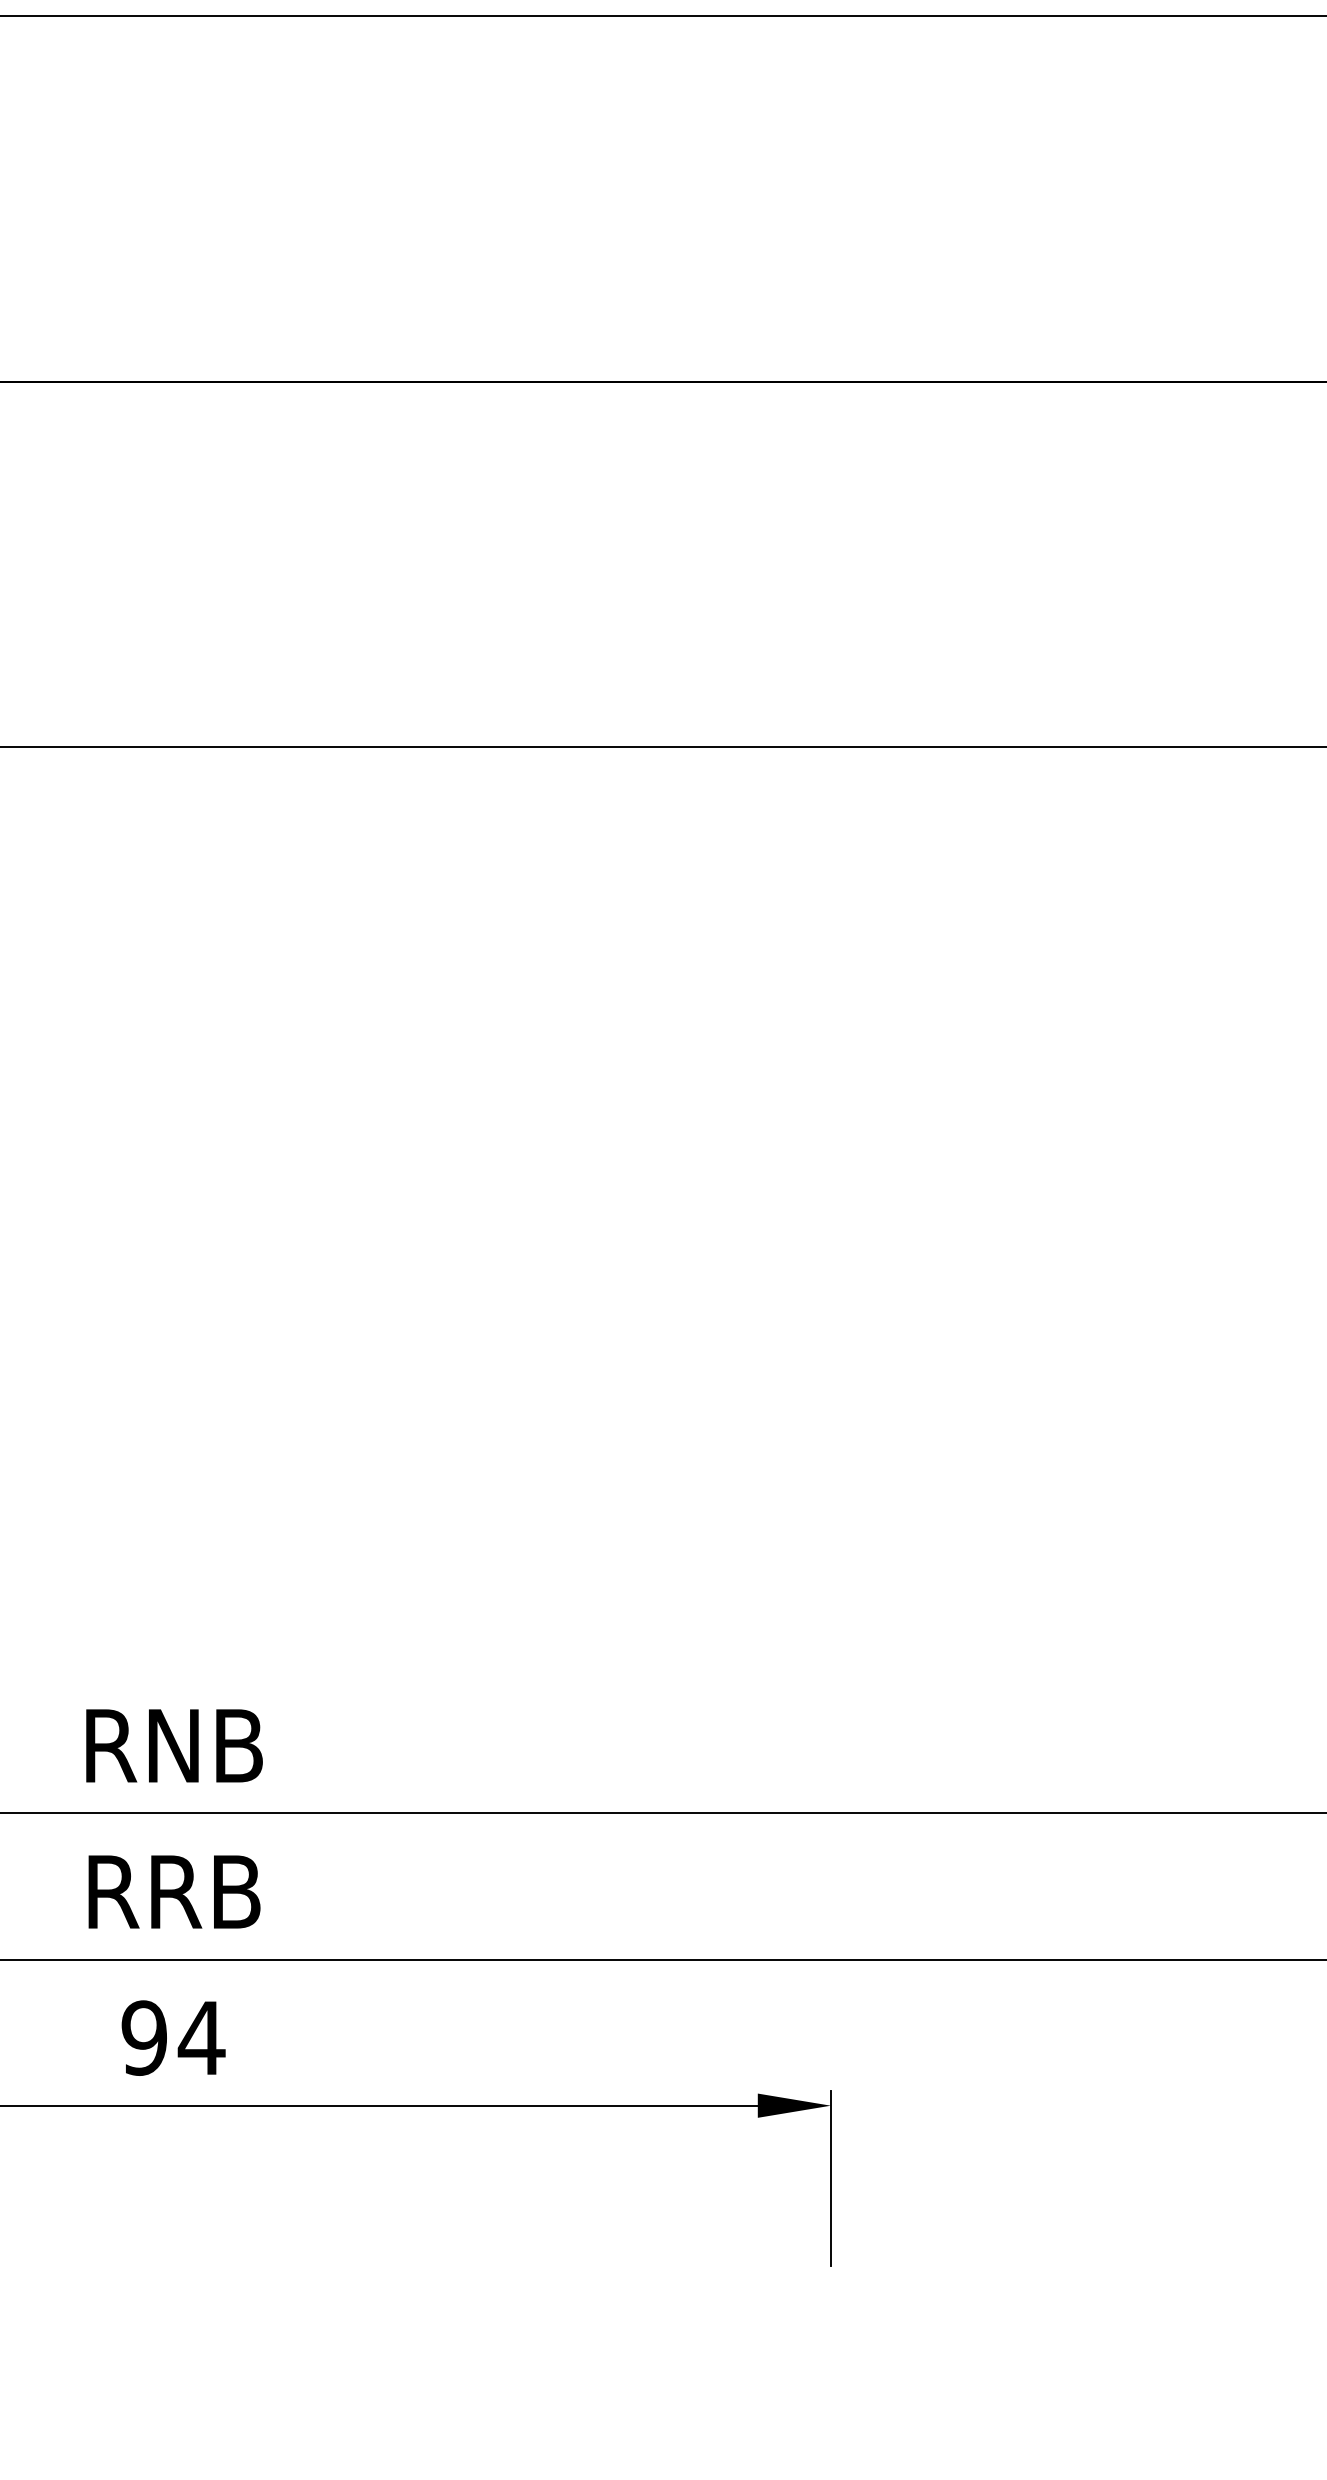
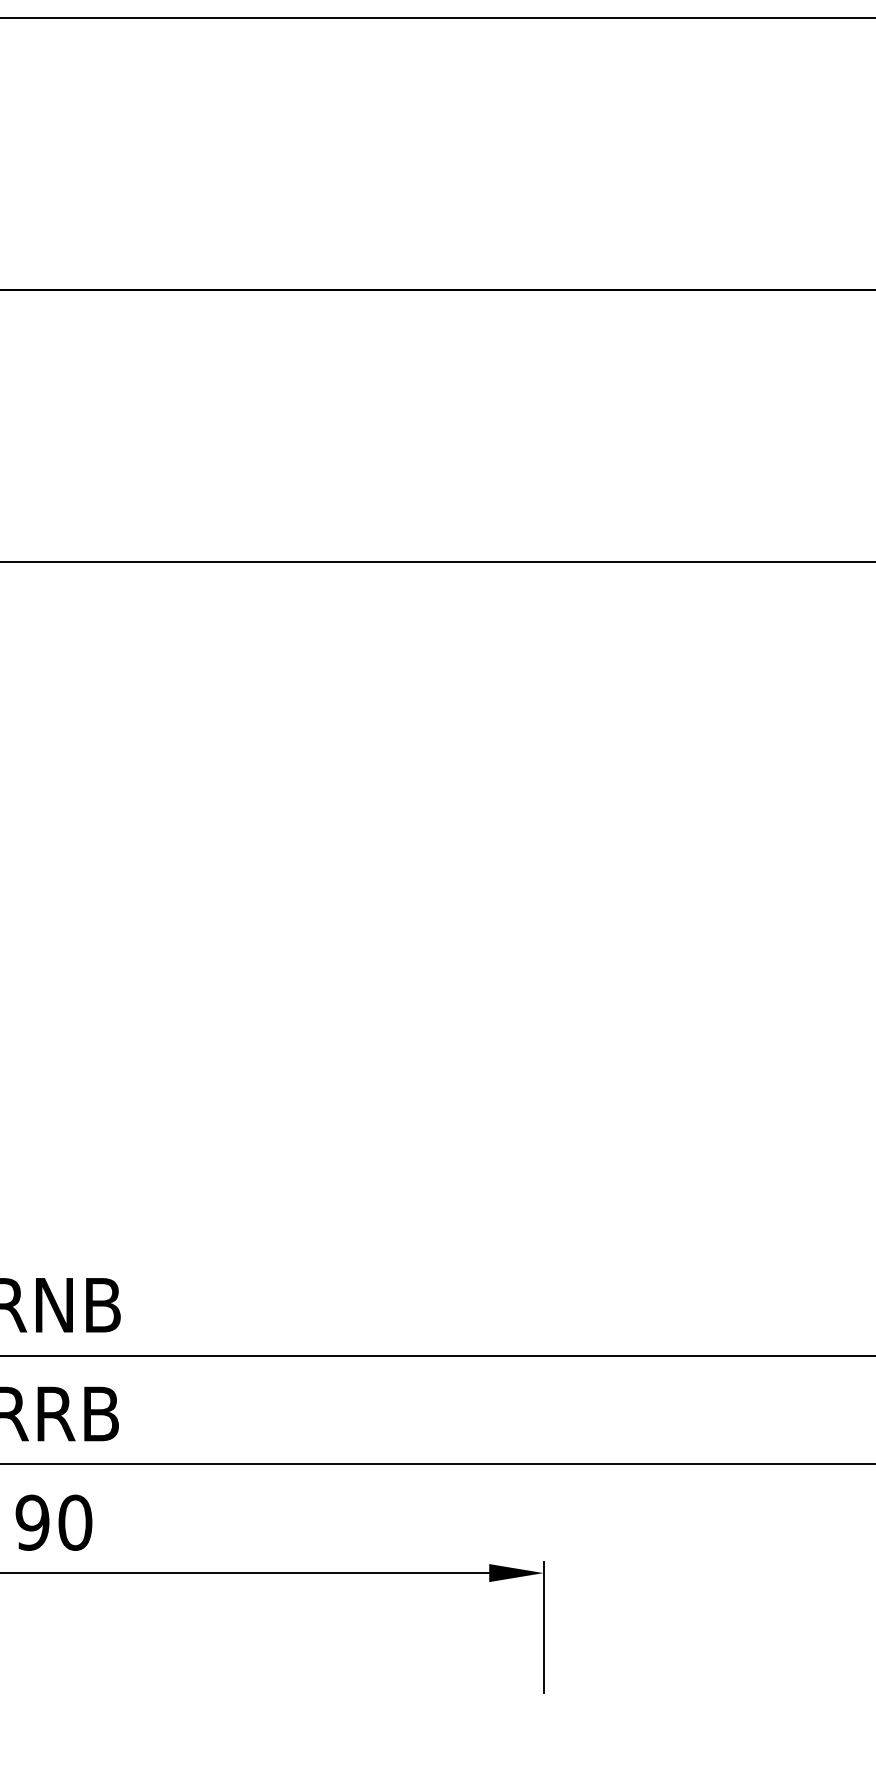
text: (201, 2037) -> (75, 1522), 94 -> 90

